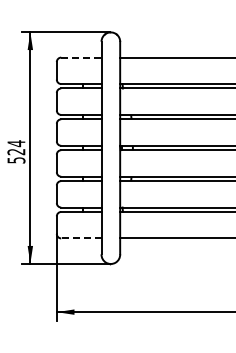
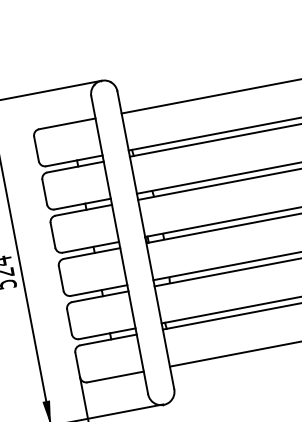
line: (81, 57) -> (67, 123), dashed -> solid
line: (80, 238) -> (114, 377), dashed -> solid

